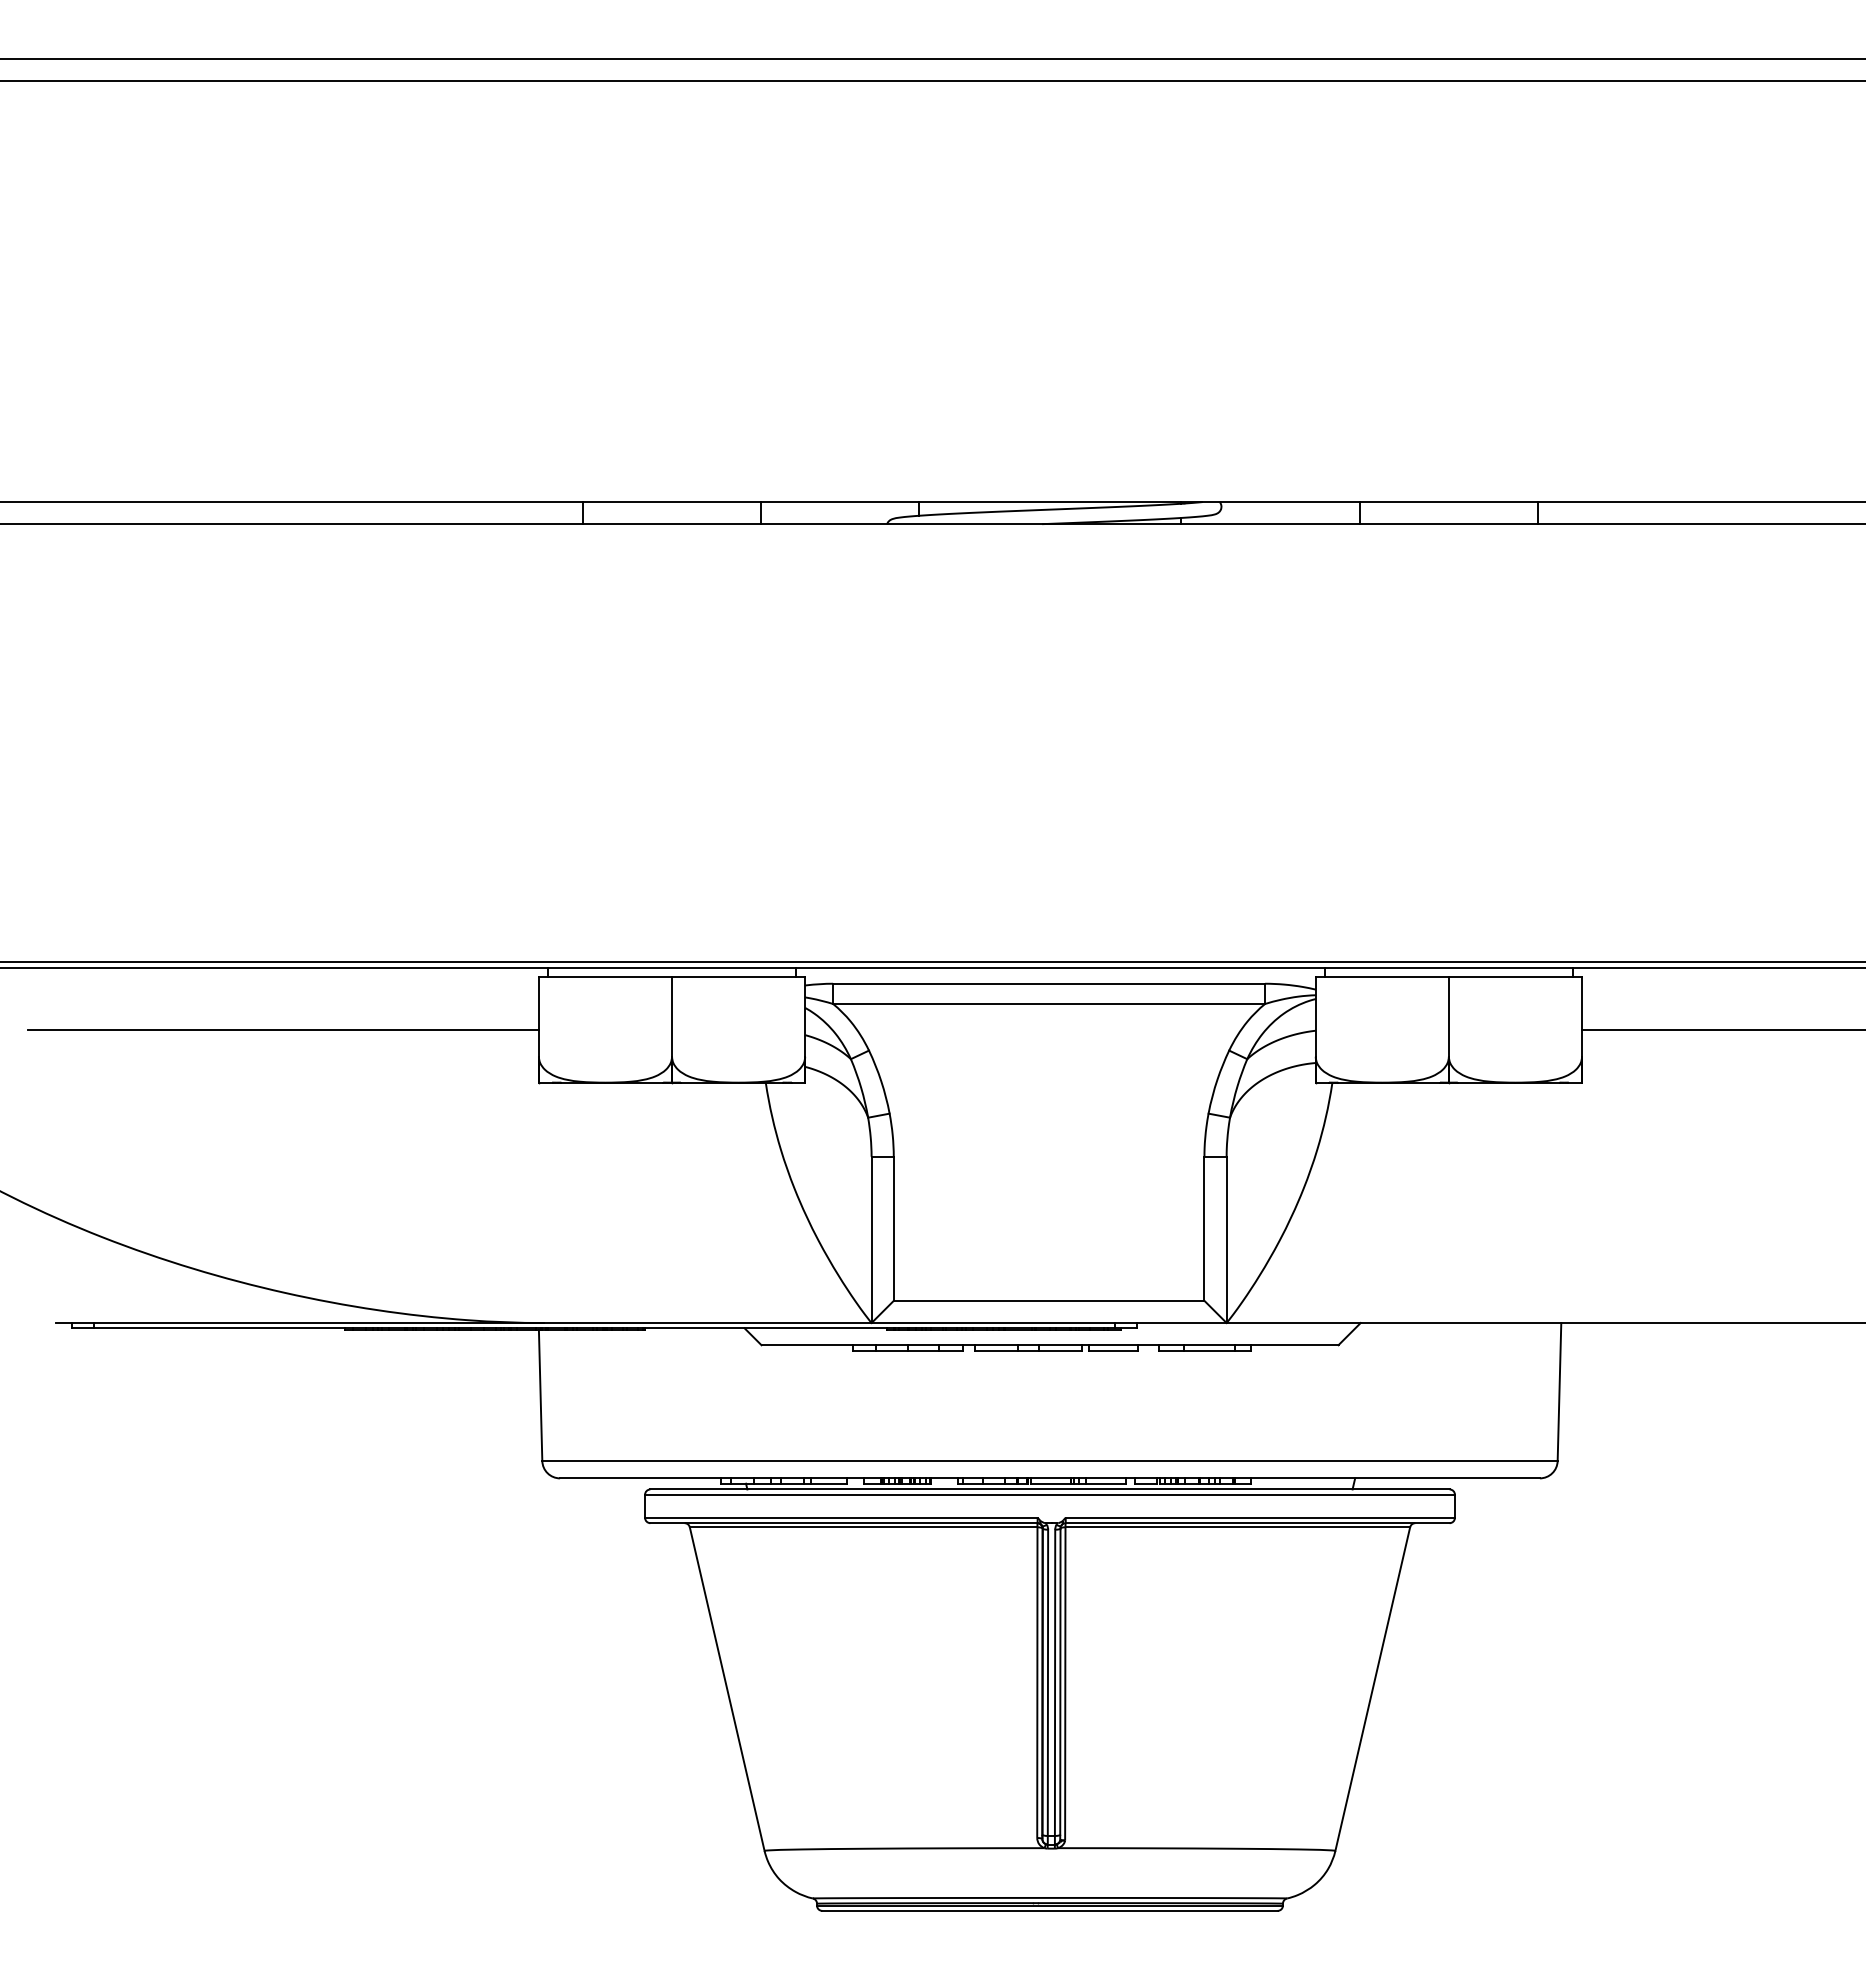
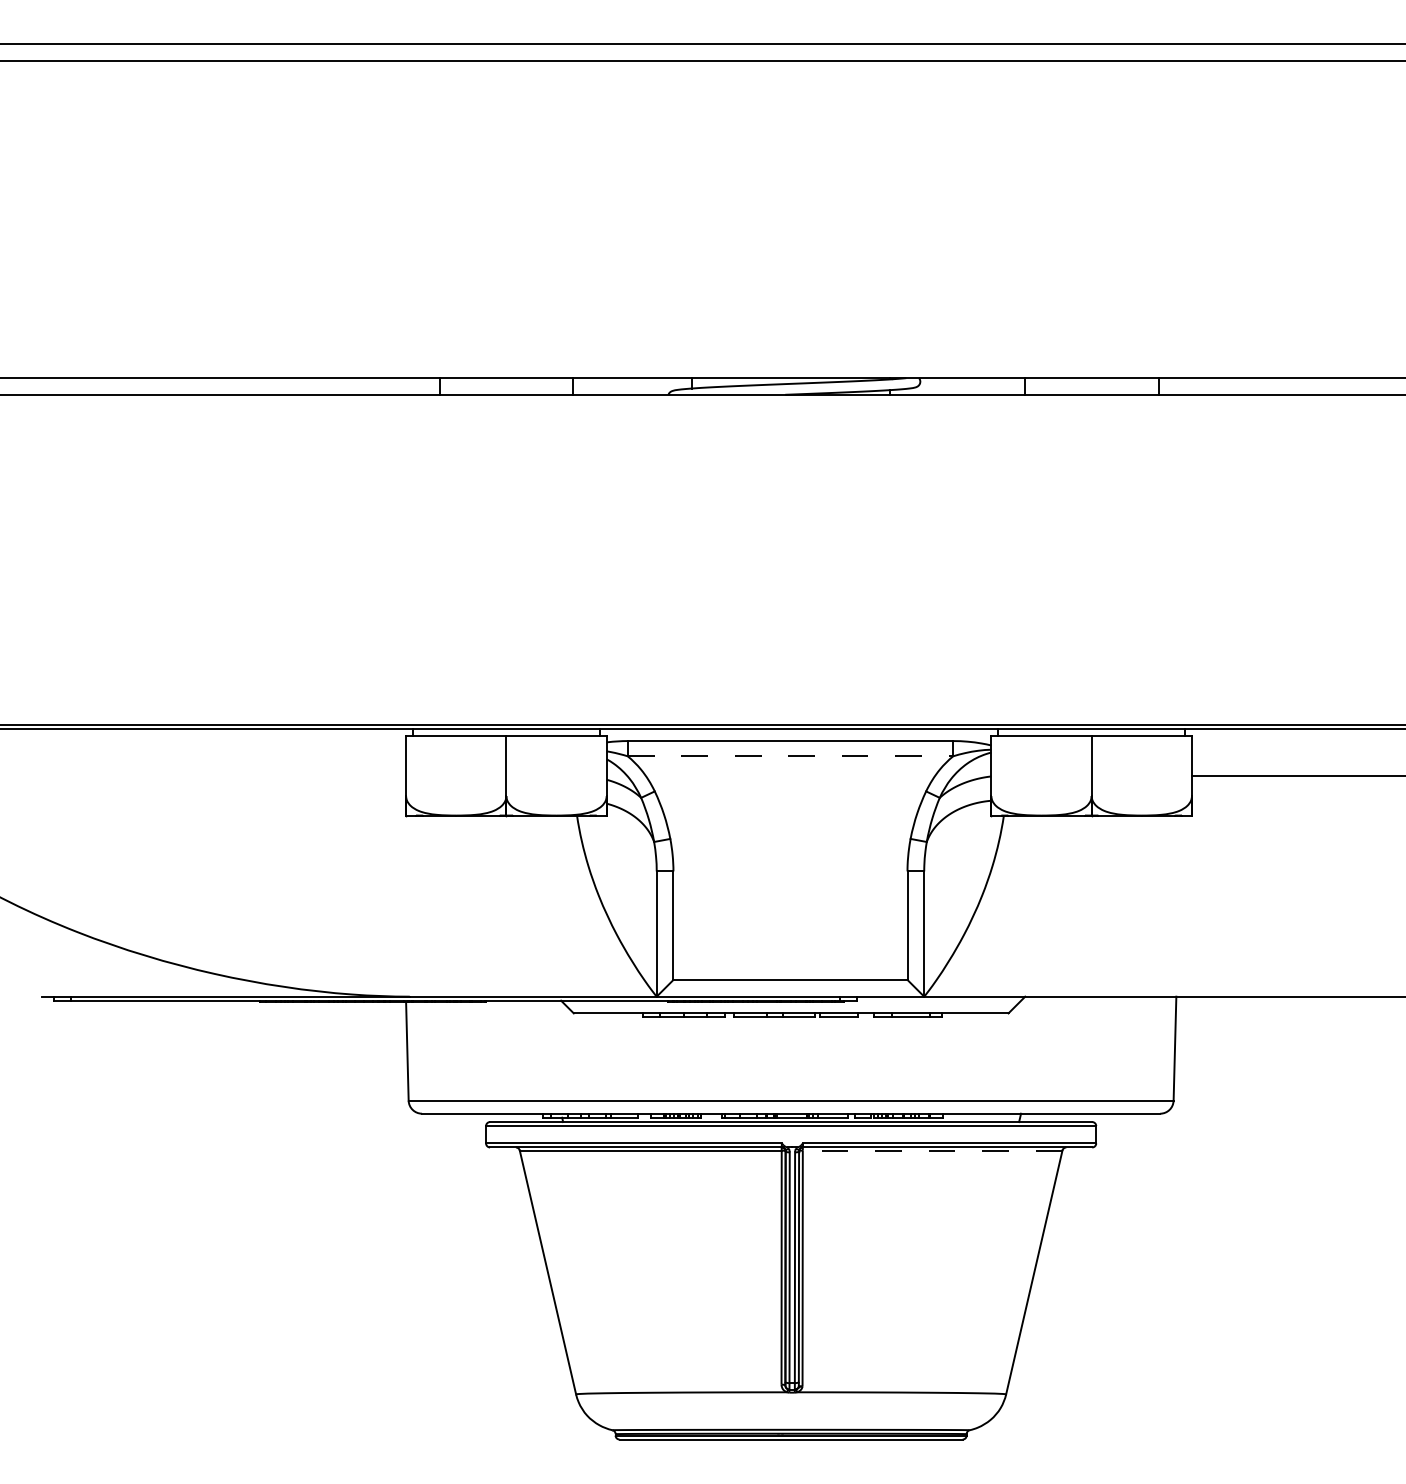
line: (1049, 1003) -> (790, 755), solid -> dashed
line: (283, 1029) -> (213, 775), removed
line: (1237, 1527) -> (932, 1150), solid -> dashed

